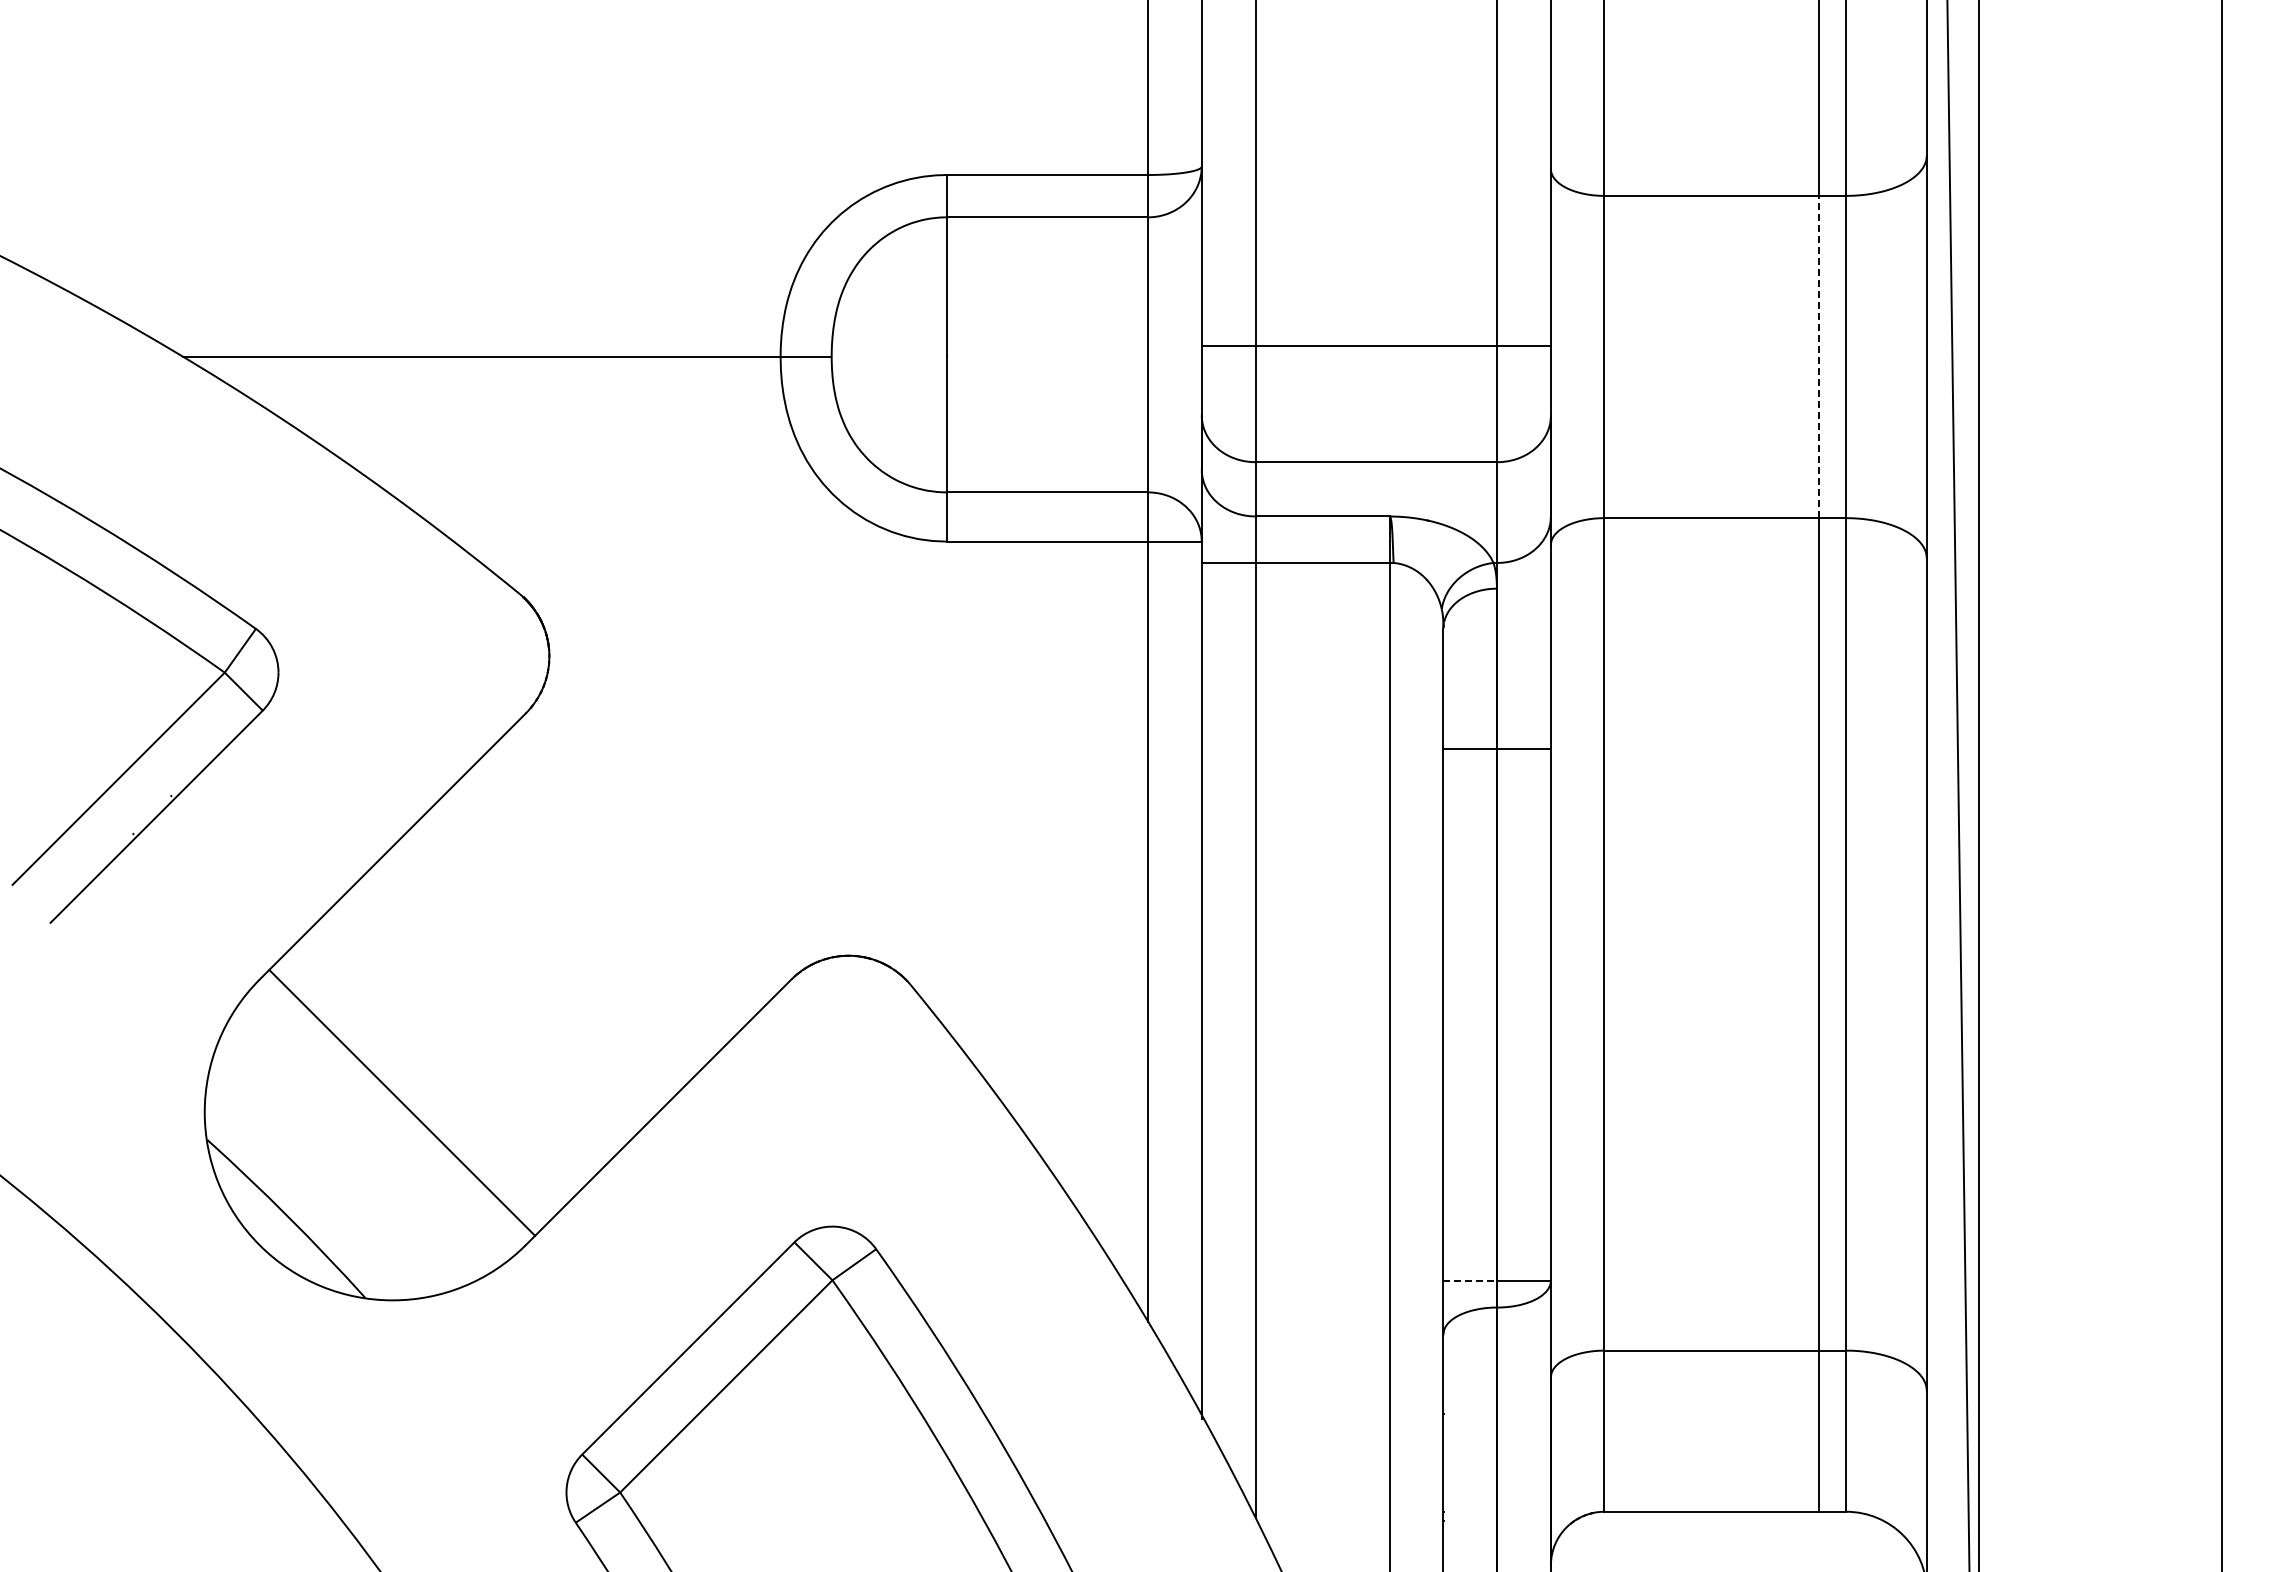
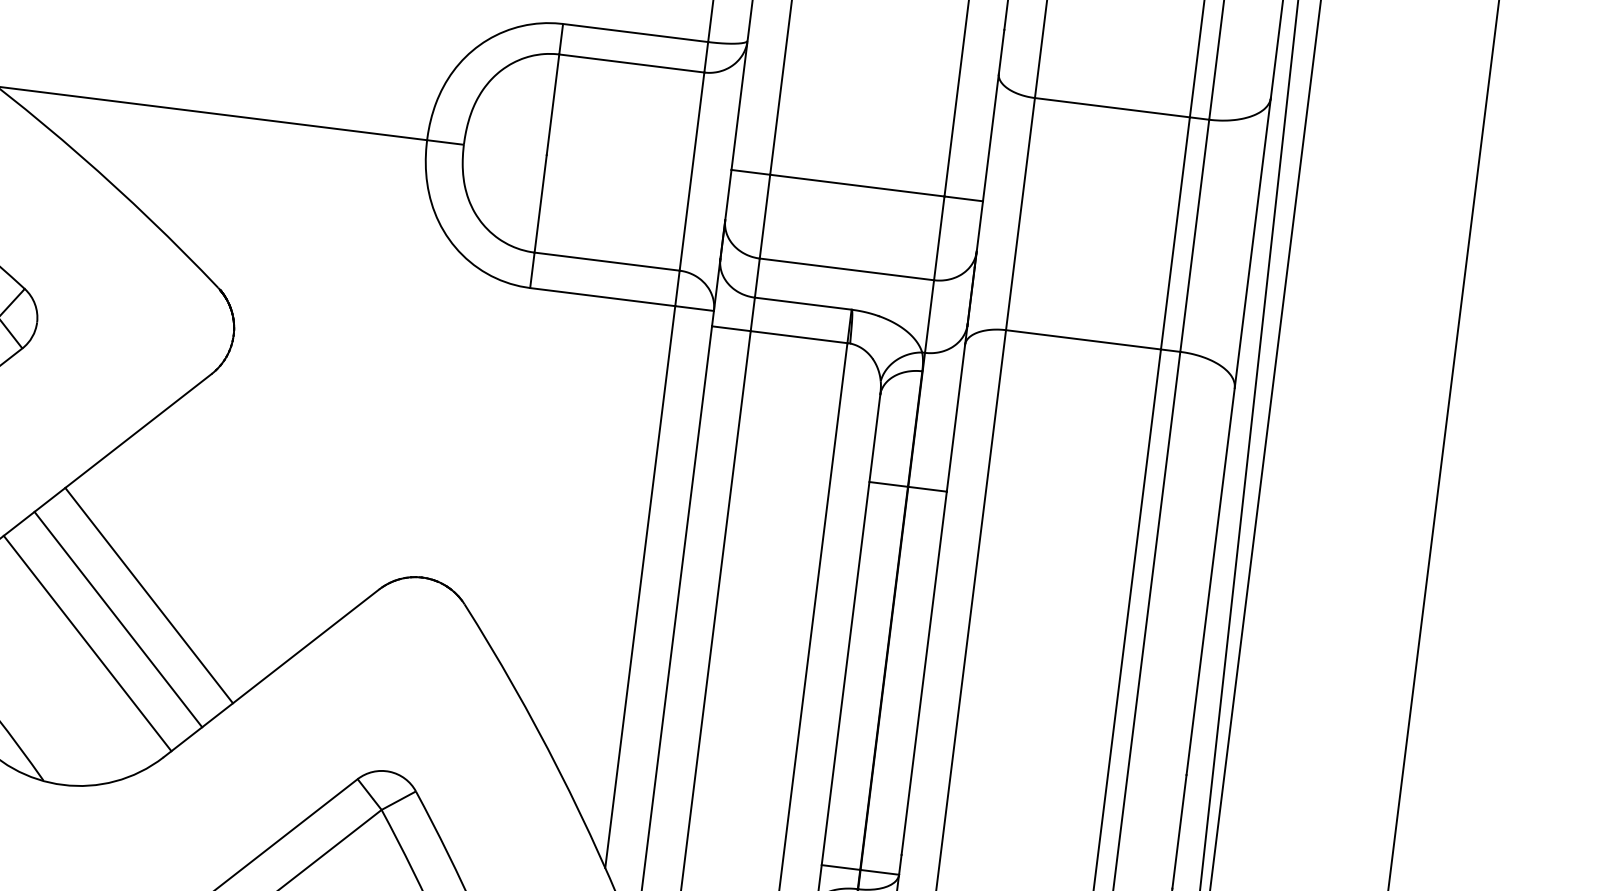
line: (1819, 356) -> (1175, 233), dashed -> solid
line: (478, 1026) -> (149, 595), added
line: (440, 1064) -> (118, 619), added
line: (1470, 1280) -> (841, 867), dashed -> solid

